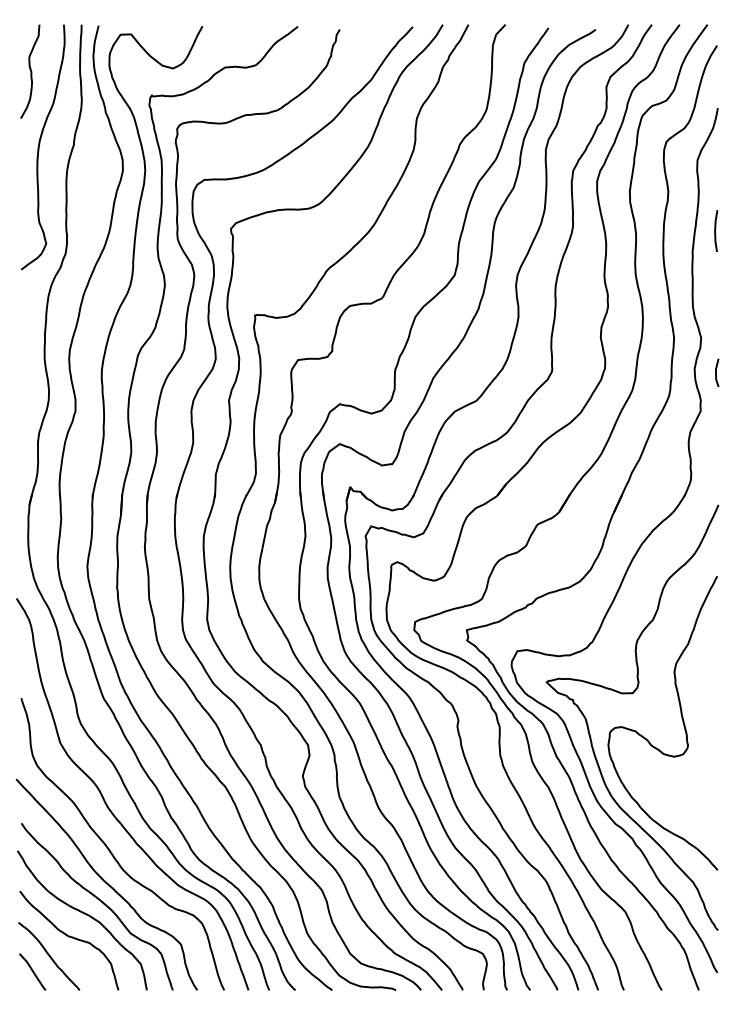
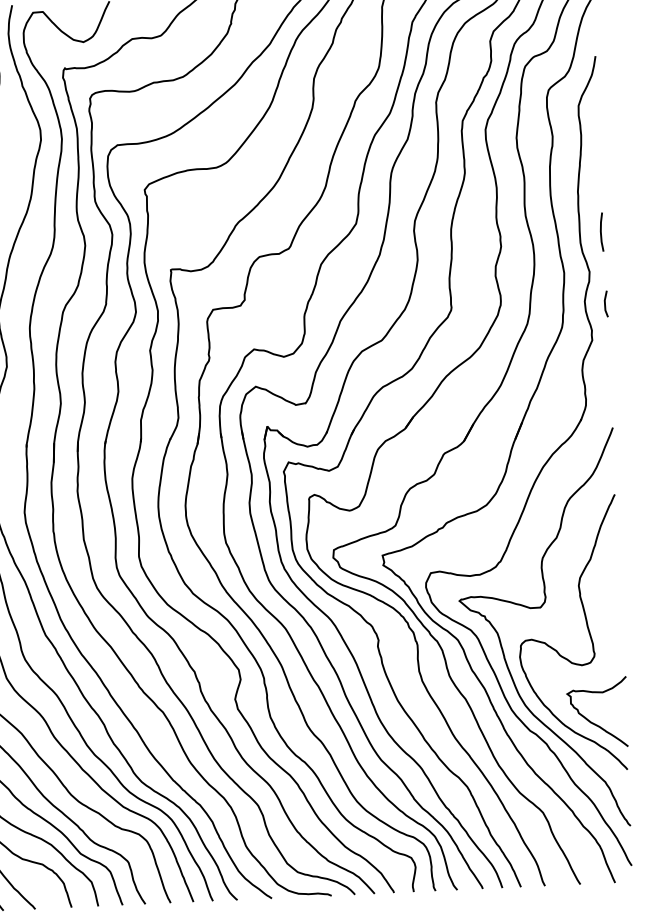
line: (715, 230) -> (601, 231), moved
curve: (679, 815) -> (589, 720), added

